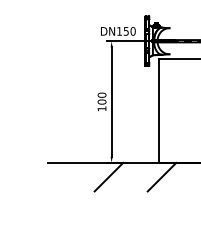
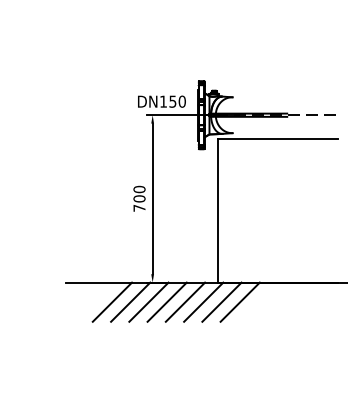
text: (102, 109) -> (139, 208), 100 -> 700
line: (82, 176) -> (112, 301), added
line: (95, 176) -> (130, 301), added
line: (121, 176) -> (166, 301), added
line: (135, 176) -> (185, 301), added
line: (148, 176) -> (203, 301), added
line: (174, 176) -> (239, 301), added

